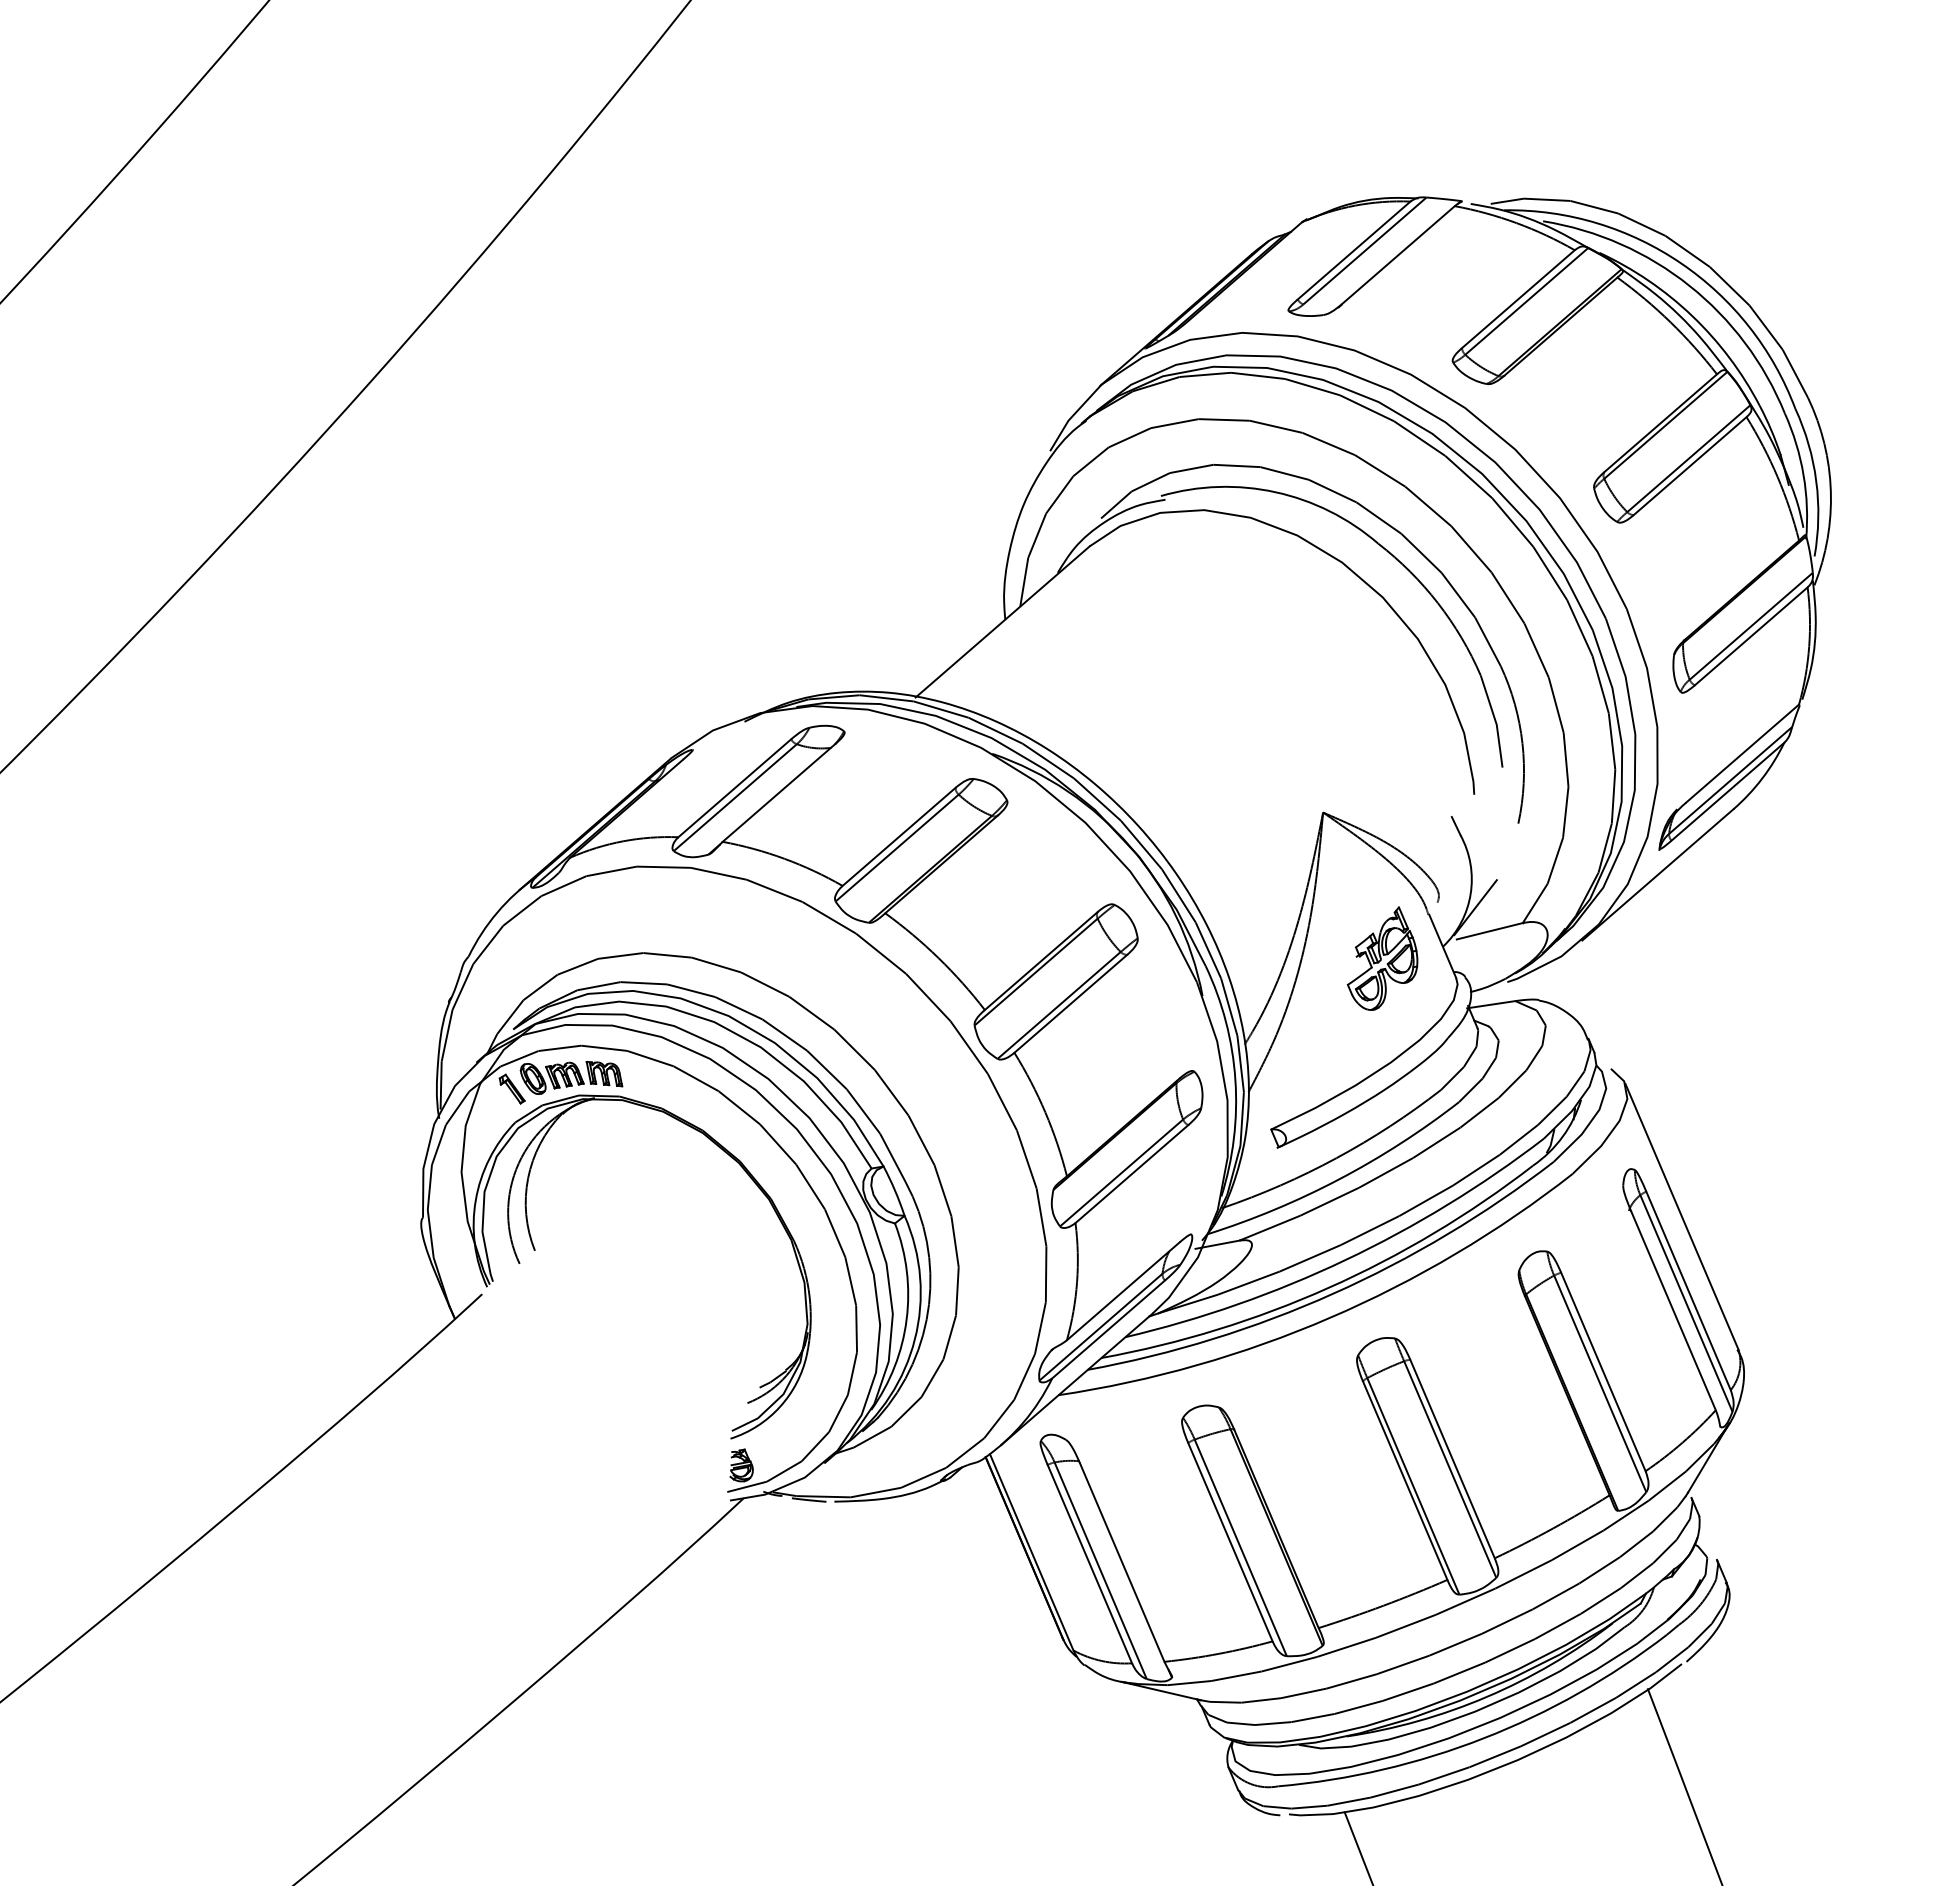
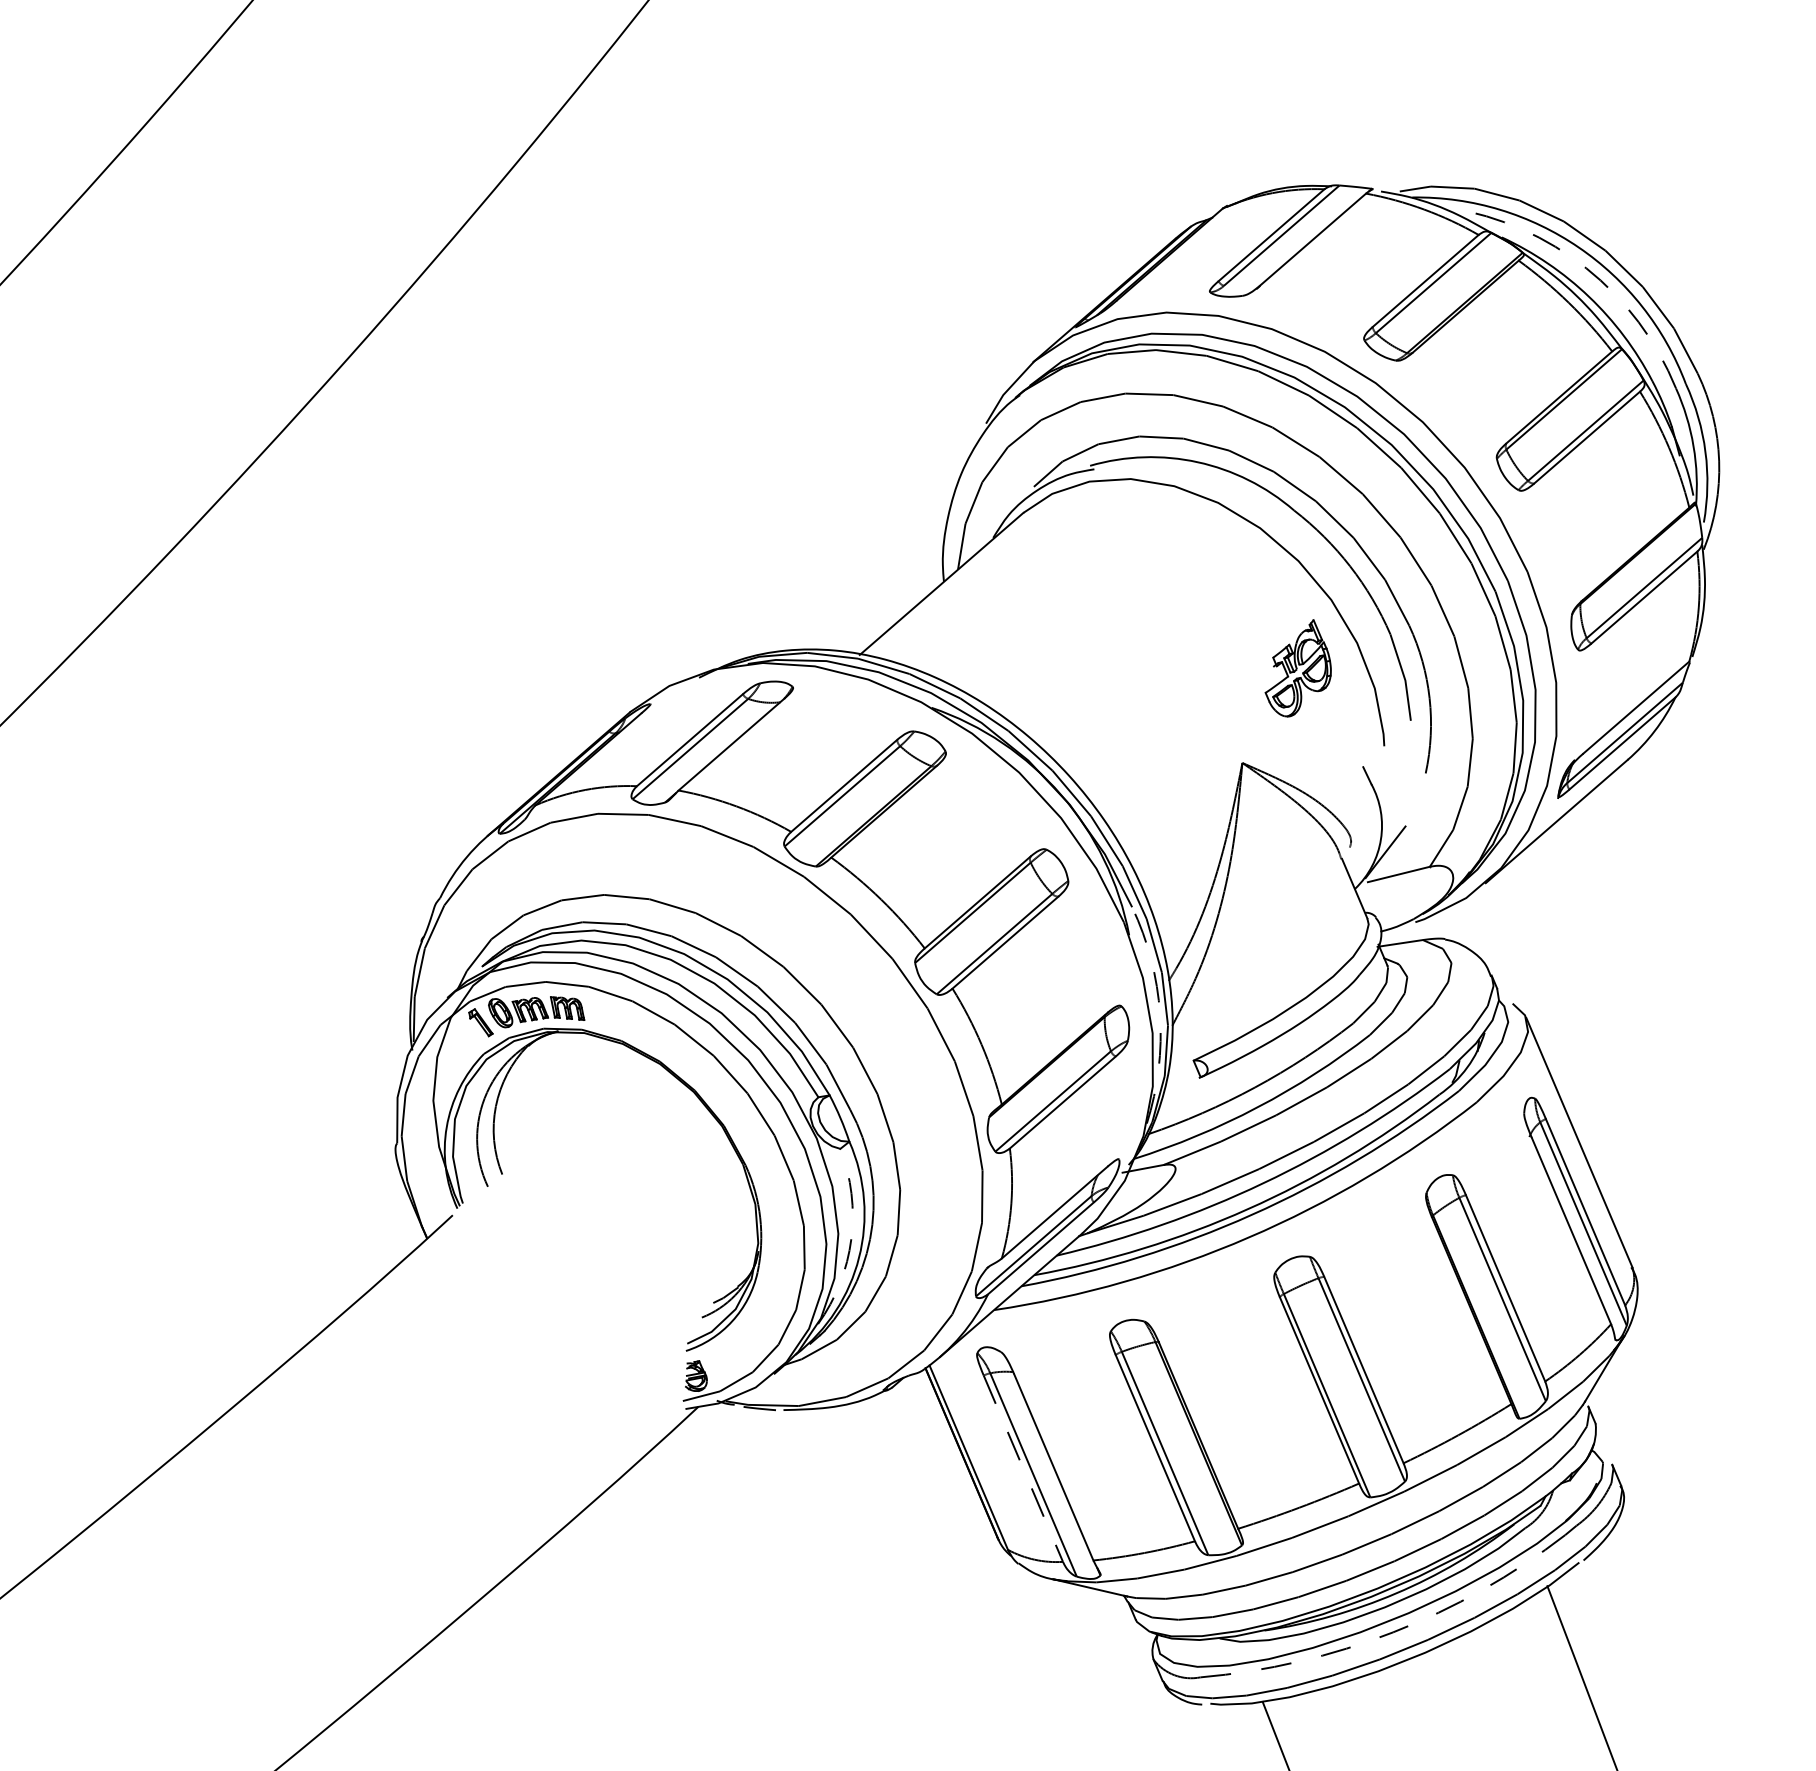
arc: (1689, 285) -> (1586, 268), solid -> dashed
part: (1382, 958) -> (1298, 668), moved
arc: (1235, 1079) -> (1160, 1013), solid -> dashed
arc: (906, 1319) -> (851, 1239), solid -> dashed
line: (1089, 1564) -> (1023, 1469), solid -> dashed
arc: (1483, 1738) -> (1392, 1632), solid -> dashed

